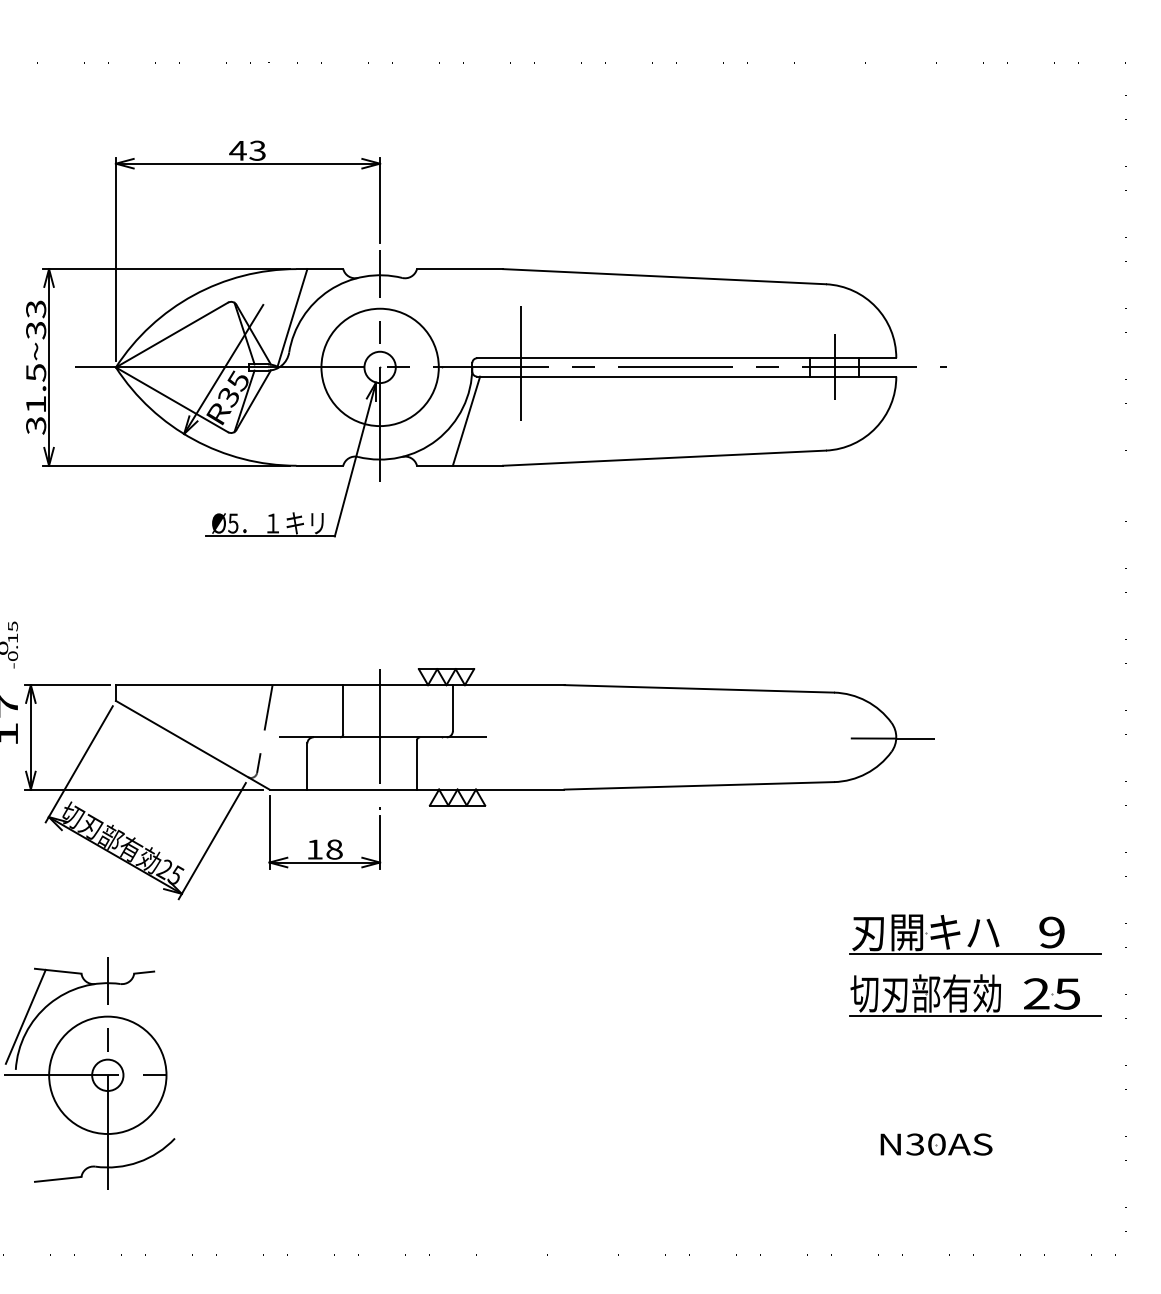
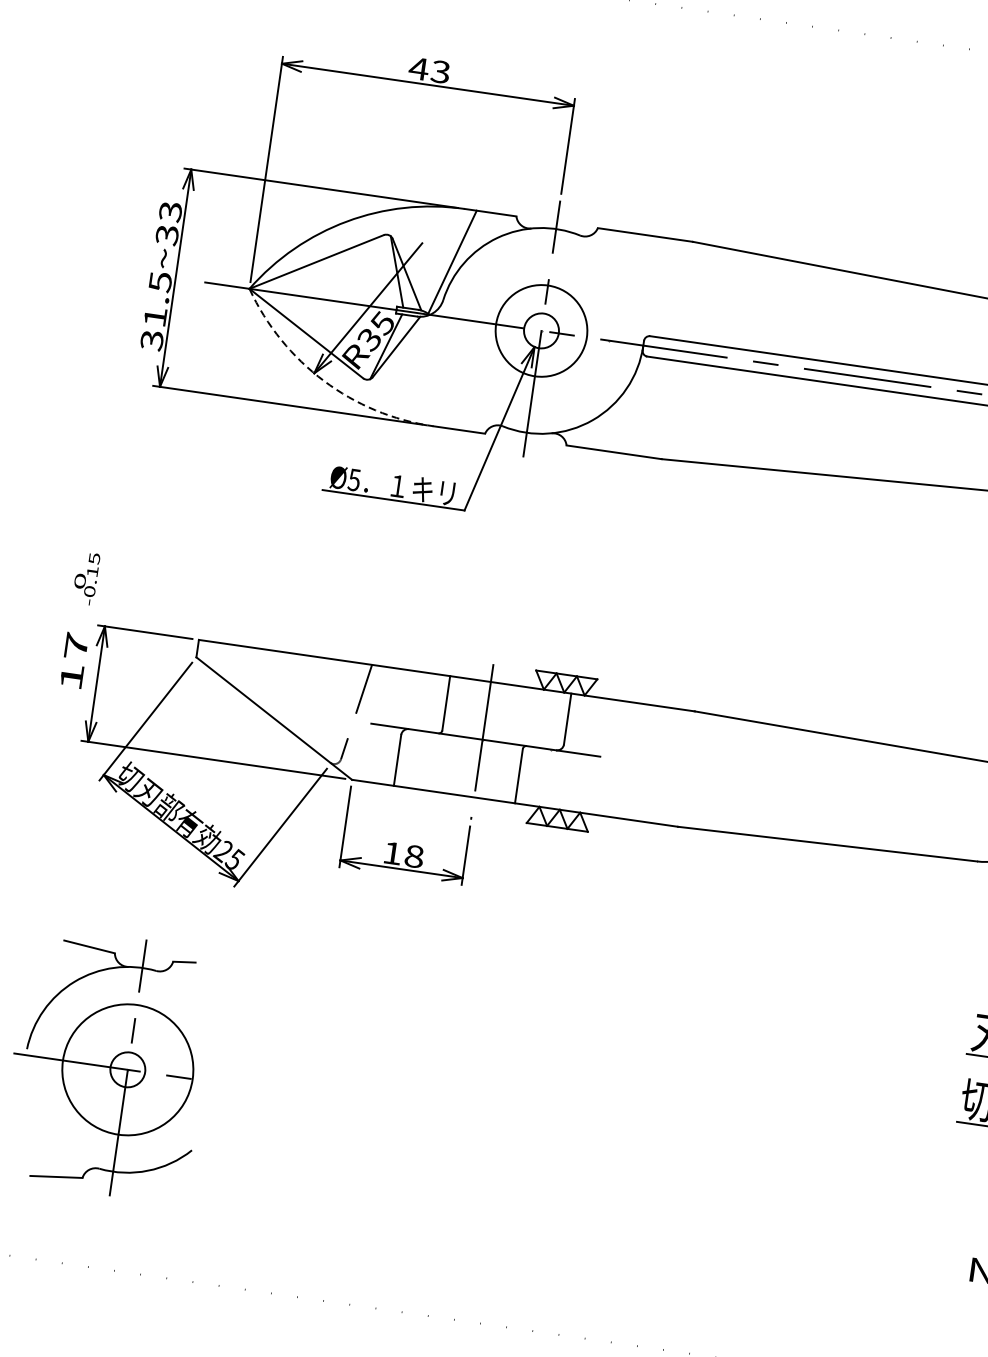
line: (521, 366) -> (697, 352), removed
circle: (379, 367) -> (540, 330), size x0.7
line: (466, 420) -> (628, 403), removed
arc: (193, 439) -> (323, 380), solid -> dashed
line: (25, 1016) -> (46, 991), removed

